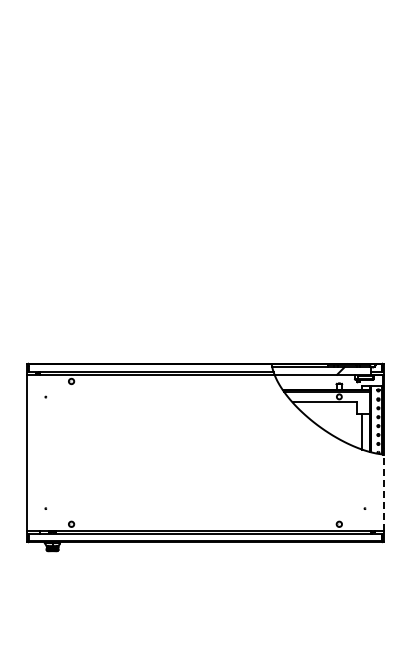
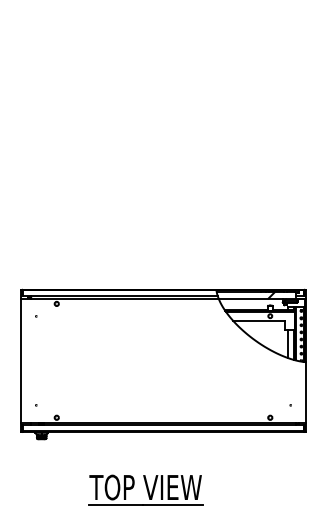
line: (383, 492) -> (305, 392), dashed -> solid
part: (183, 614) -> (146, 489), added

